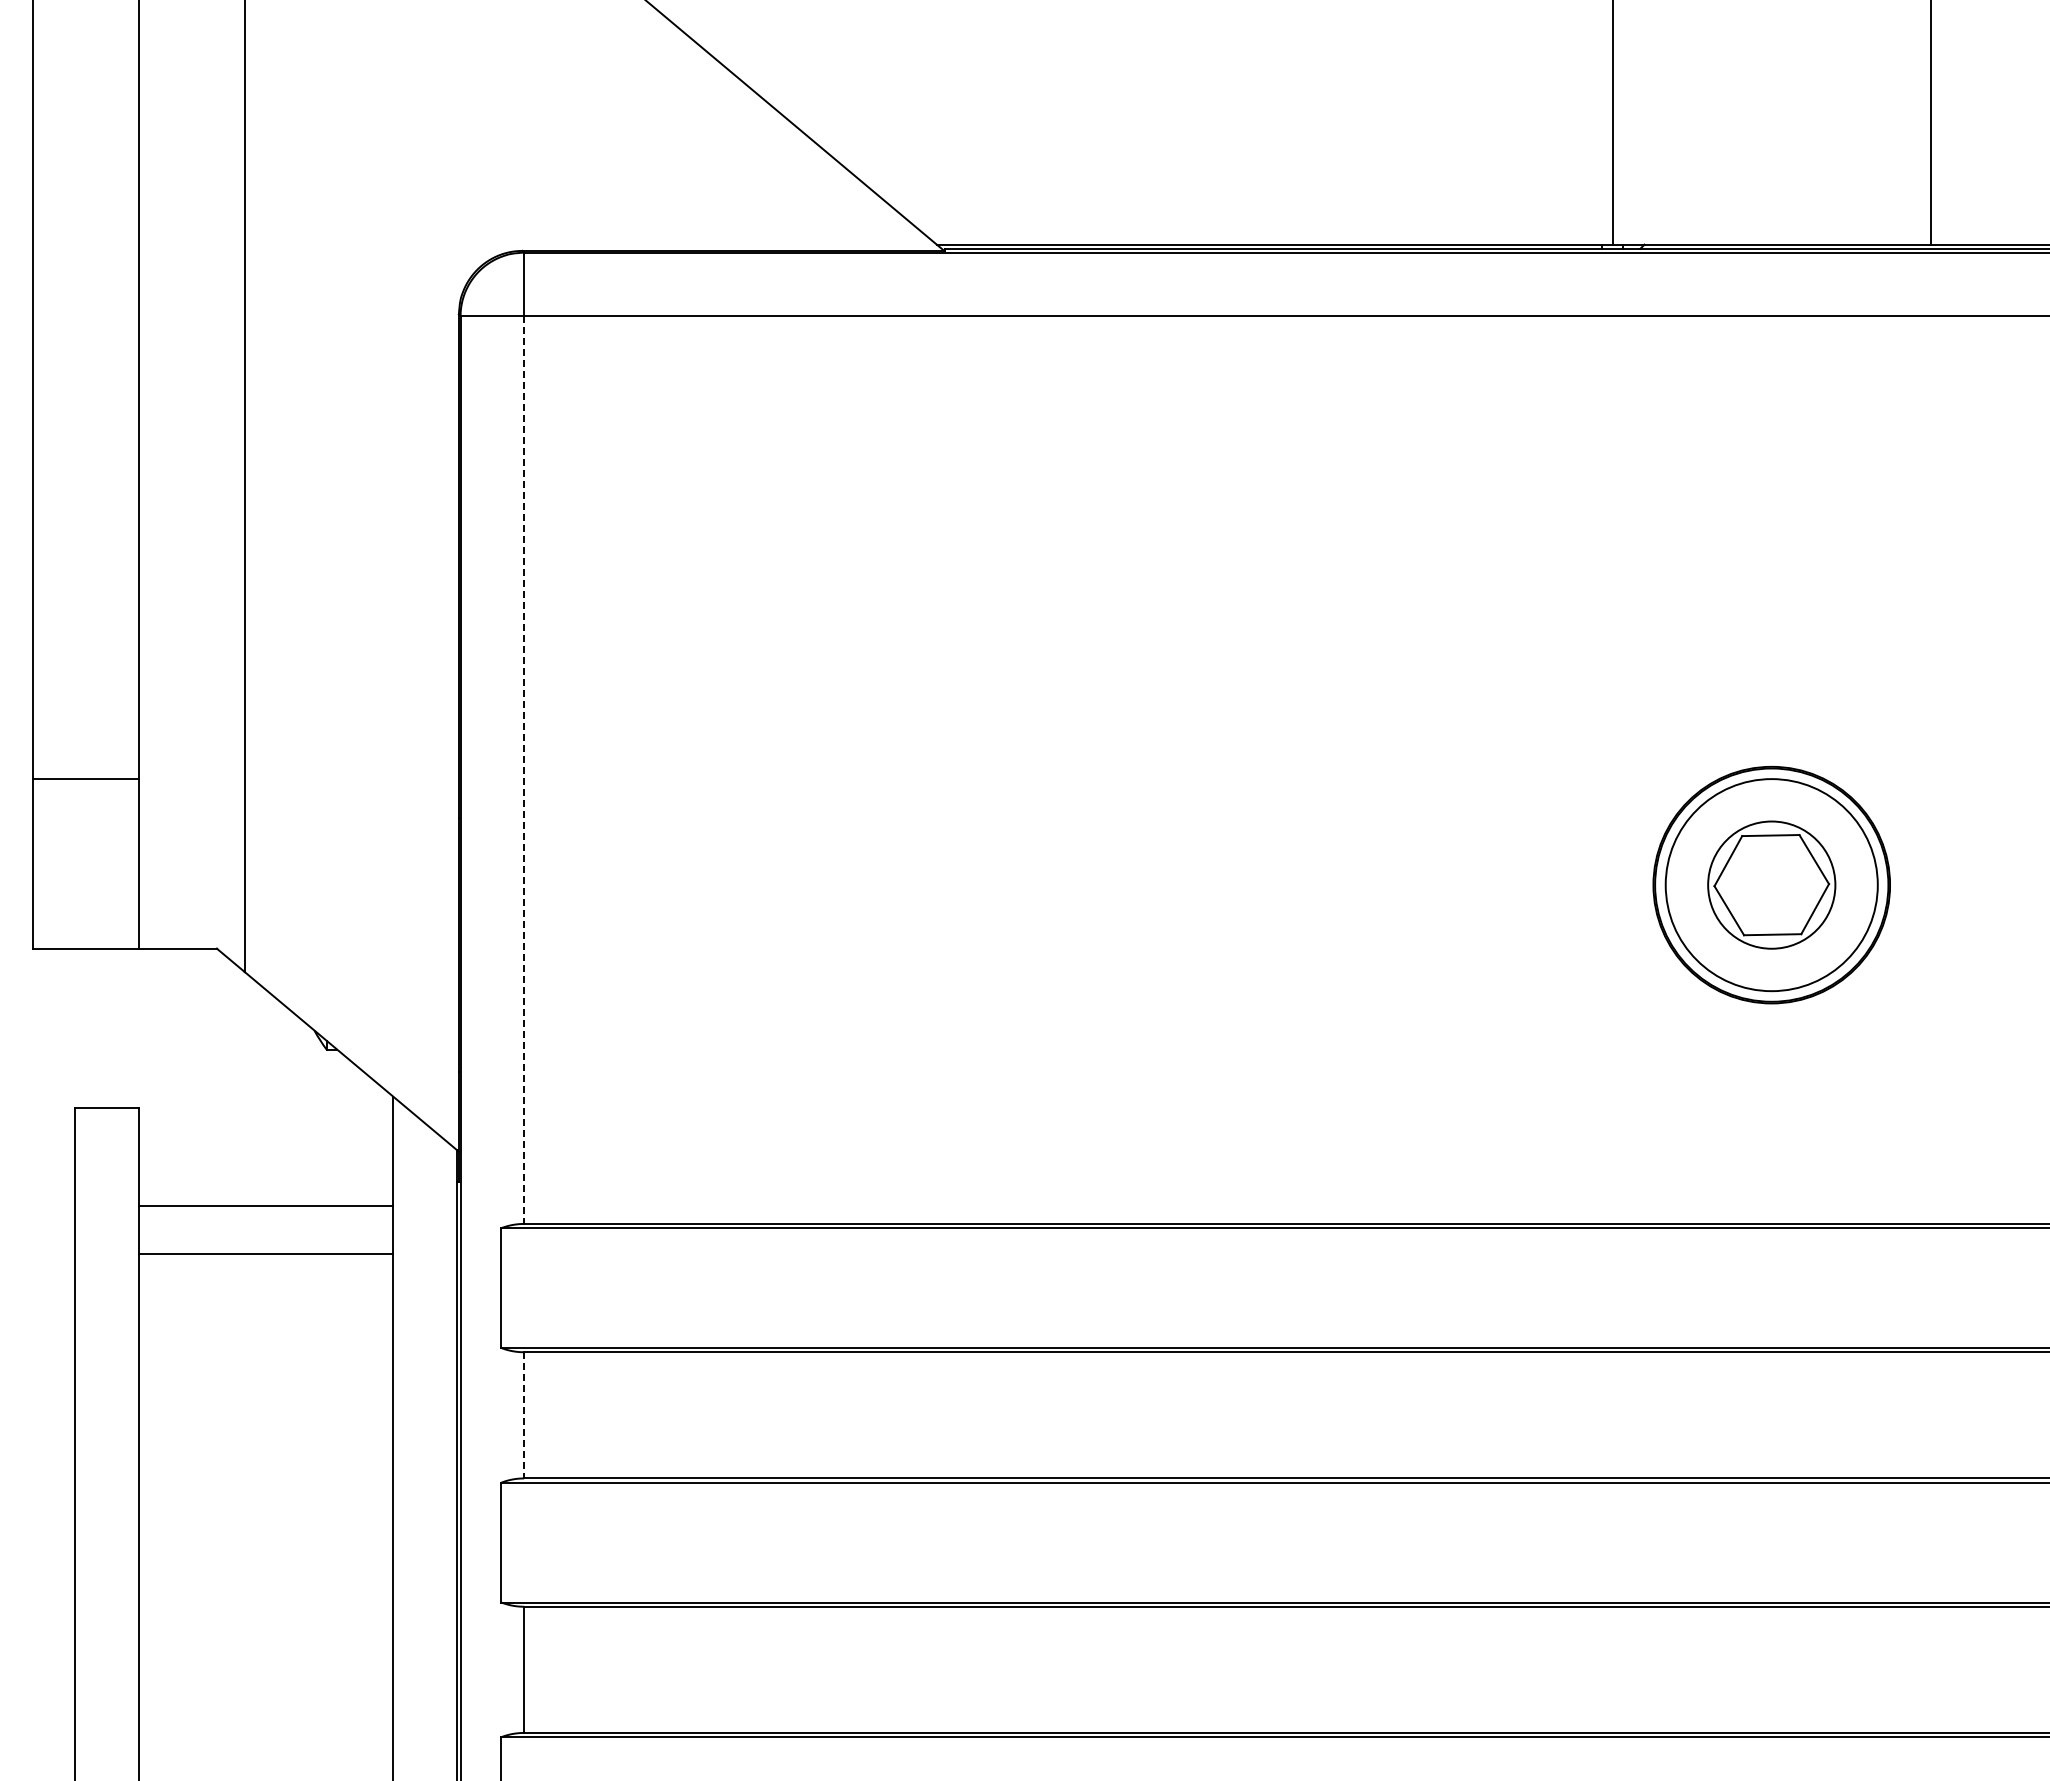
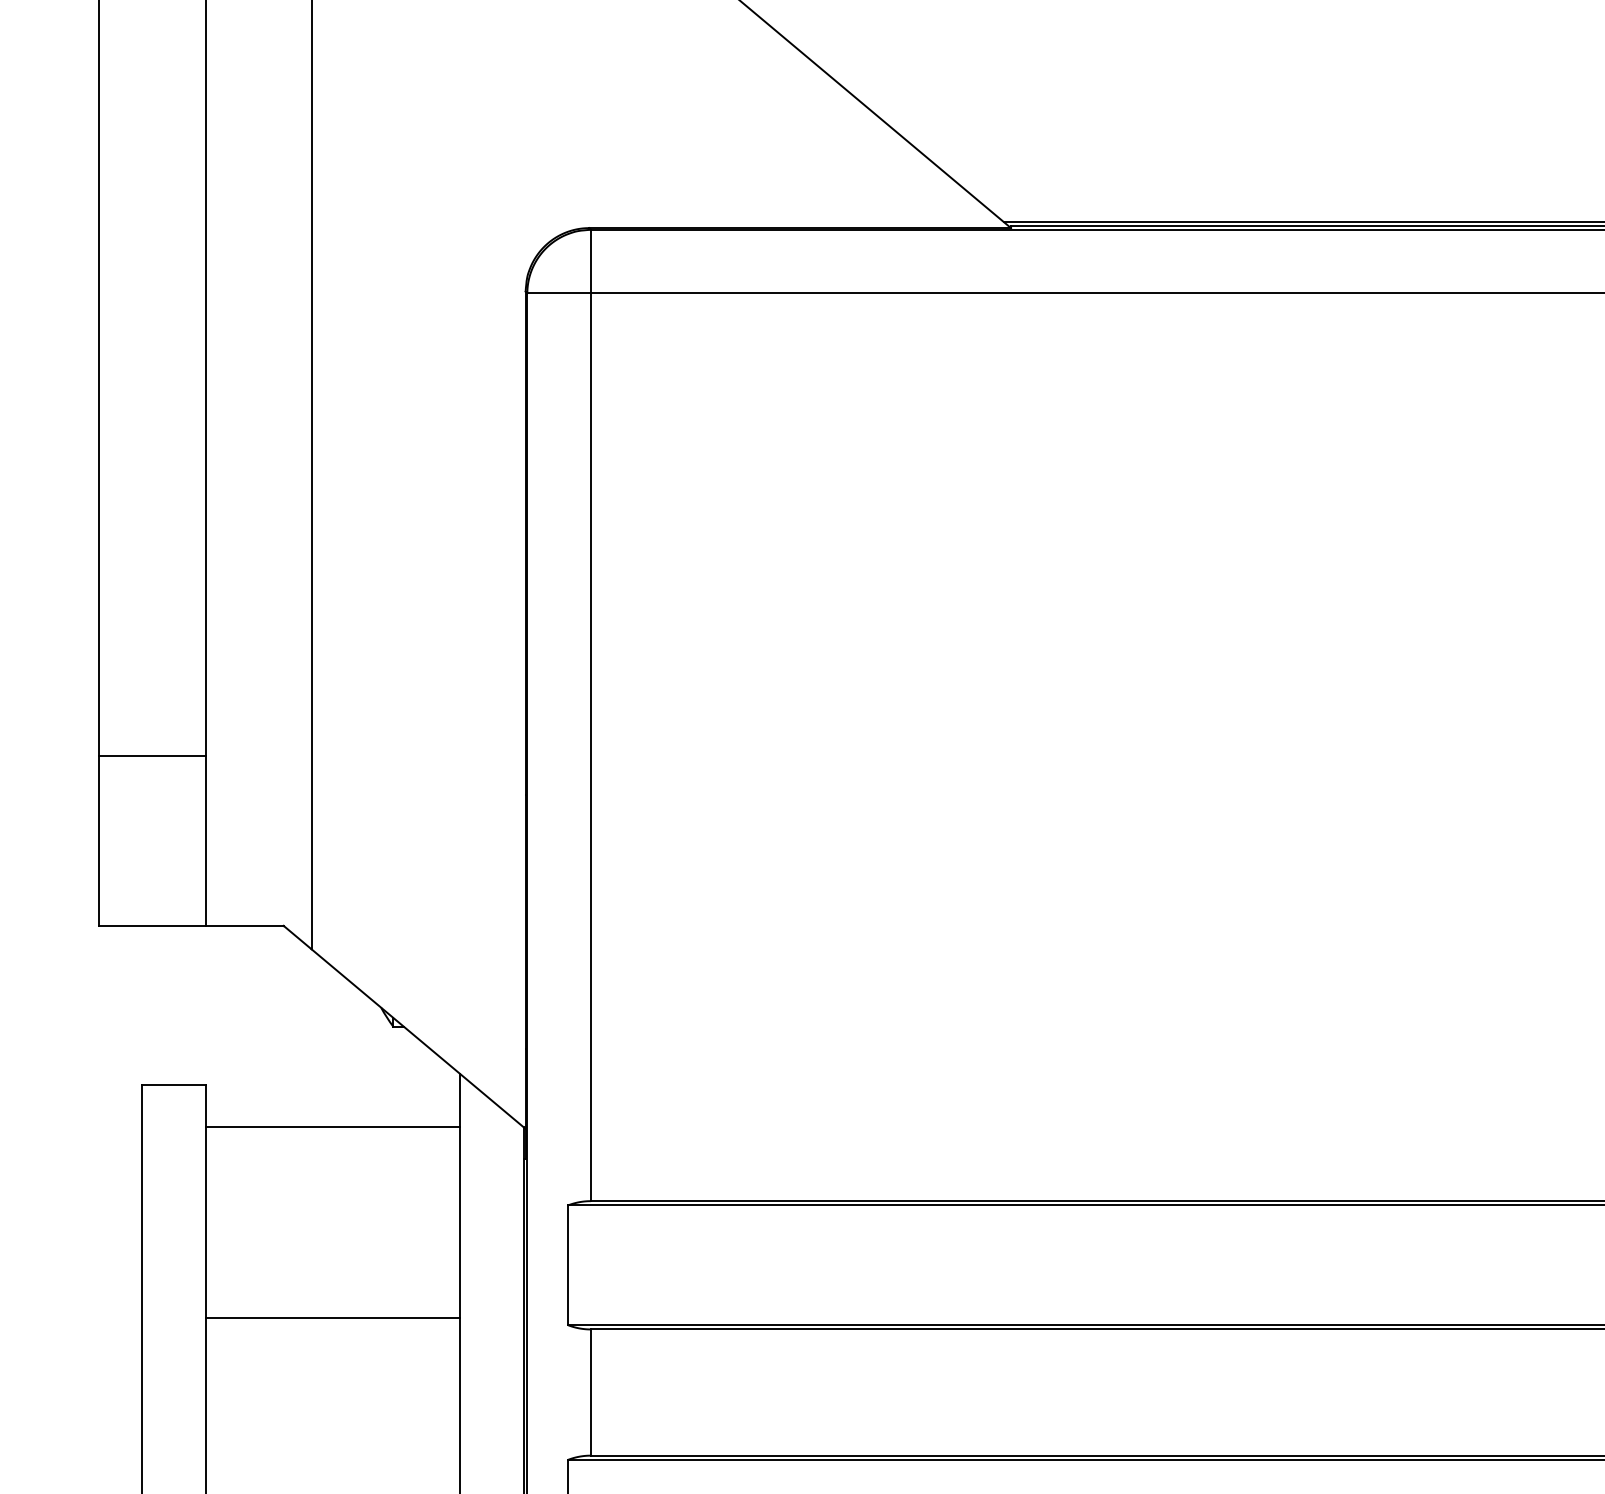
line: (524, 770) -> (591, 747), dashed -> solid
line: (265, 1206) -> (332, 1127), moved
line: (265, 1254) -> (332, 1318), moved
line: (524, 1415) -> (591, 1392), dashed -> solid

